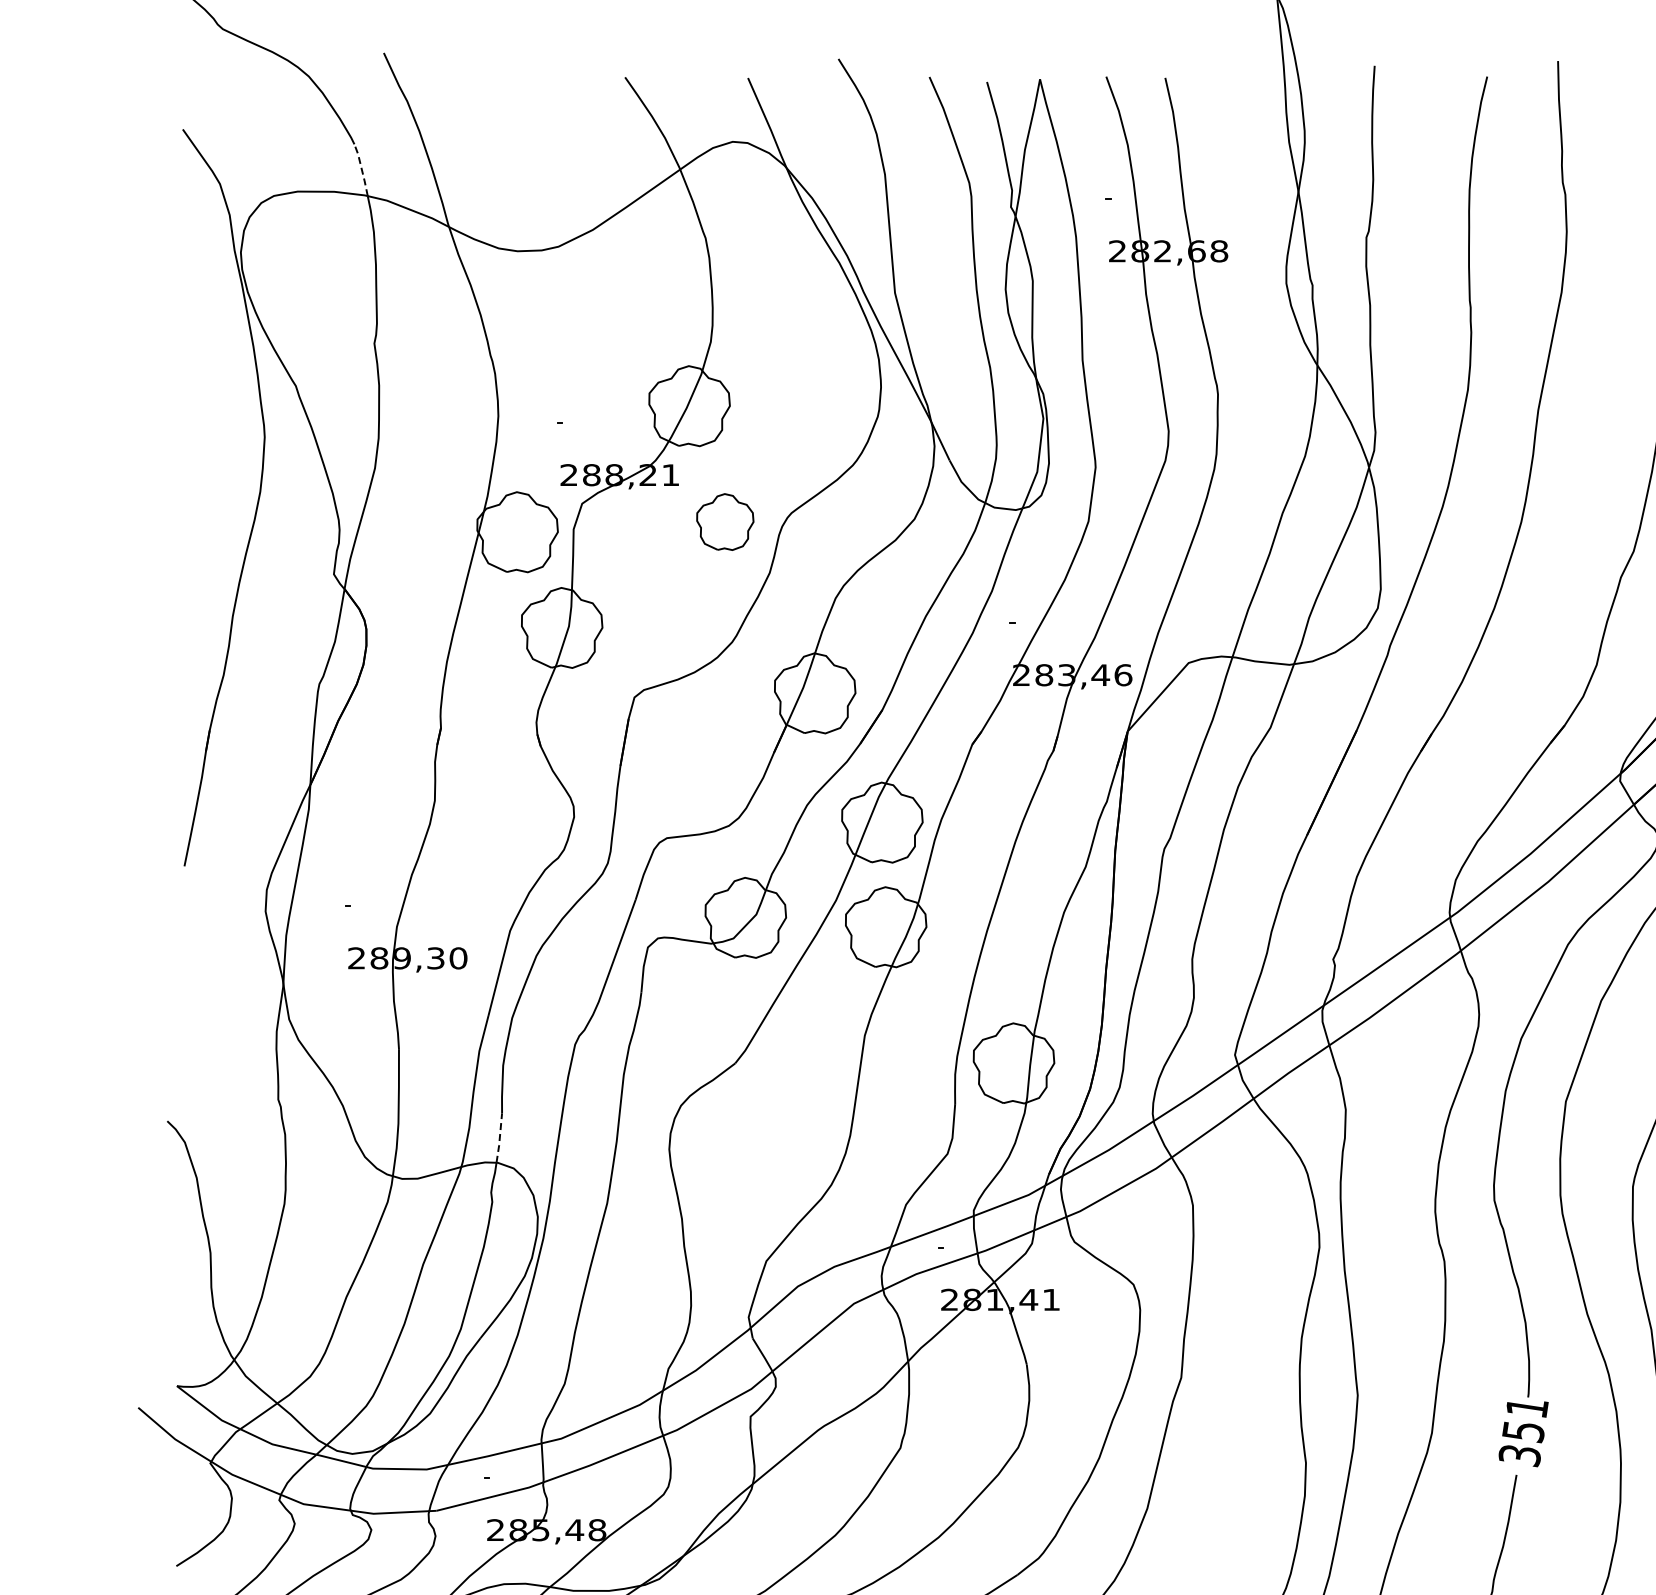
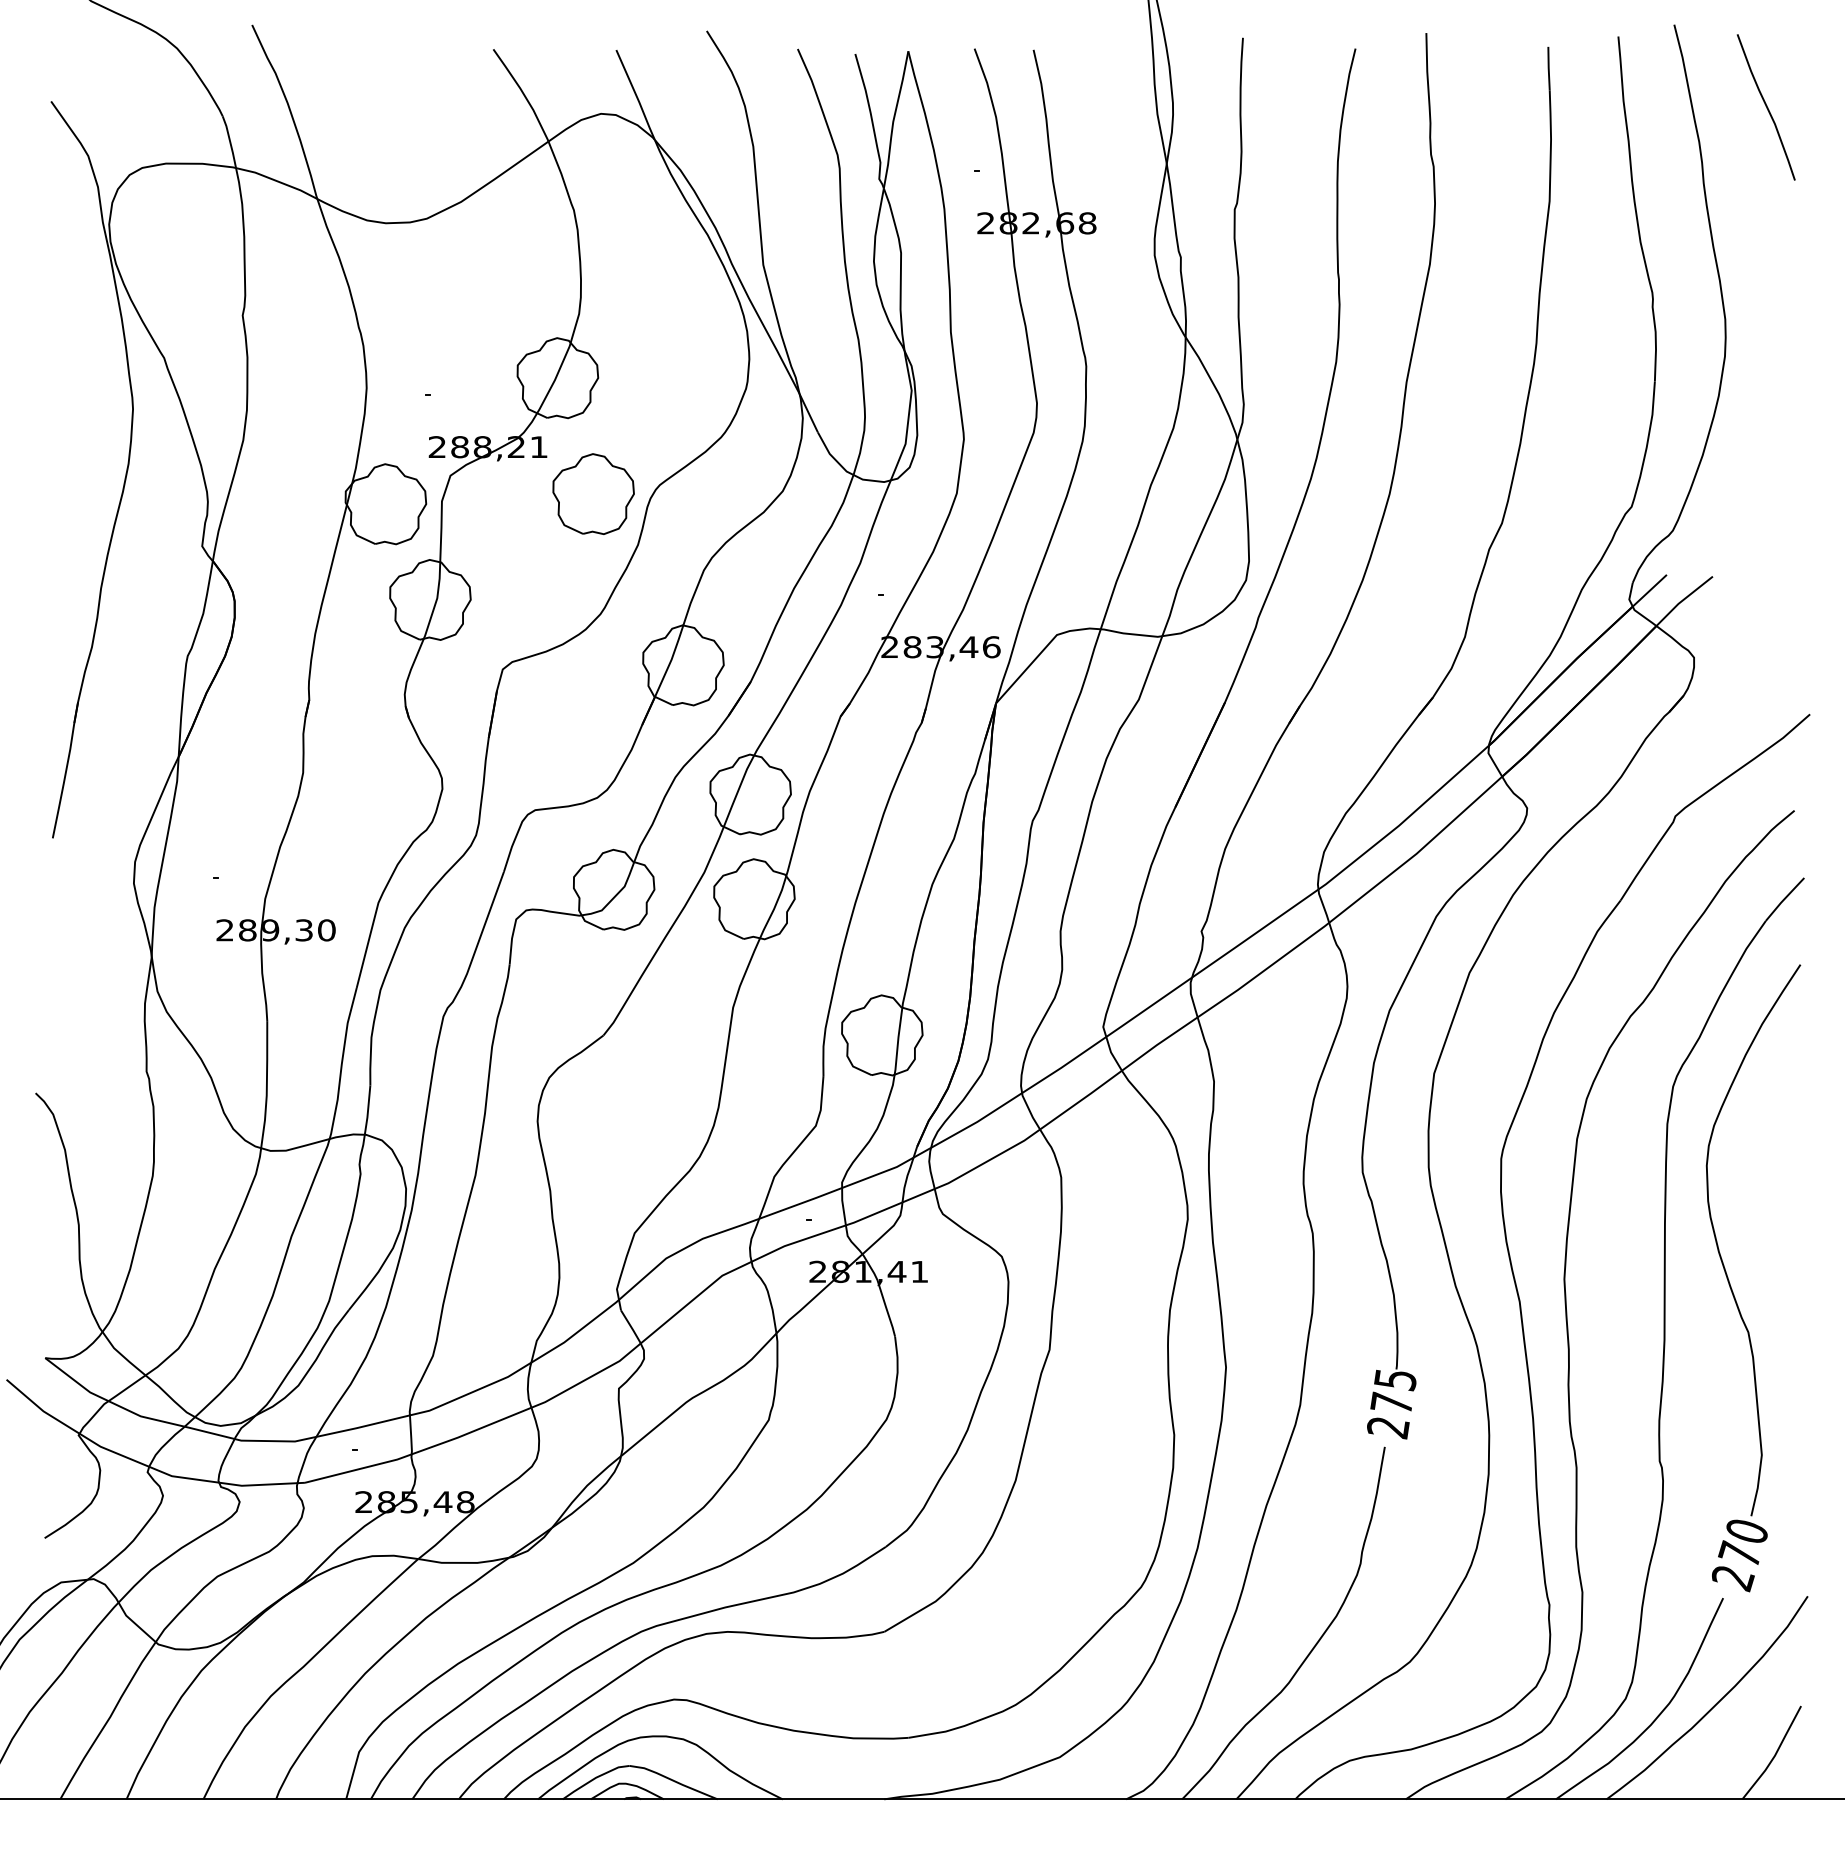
line: (362, 169) -> (230, 141), dashed -> solid
part: (725, 521) -> (593, 493), size x1.43
line: (500, 1138) -> (368, 1110), dashed -> solid
text: (1523, 1432) -> (1391, 1404), 351 -> 275

